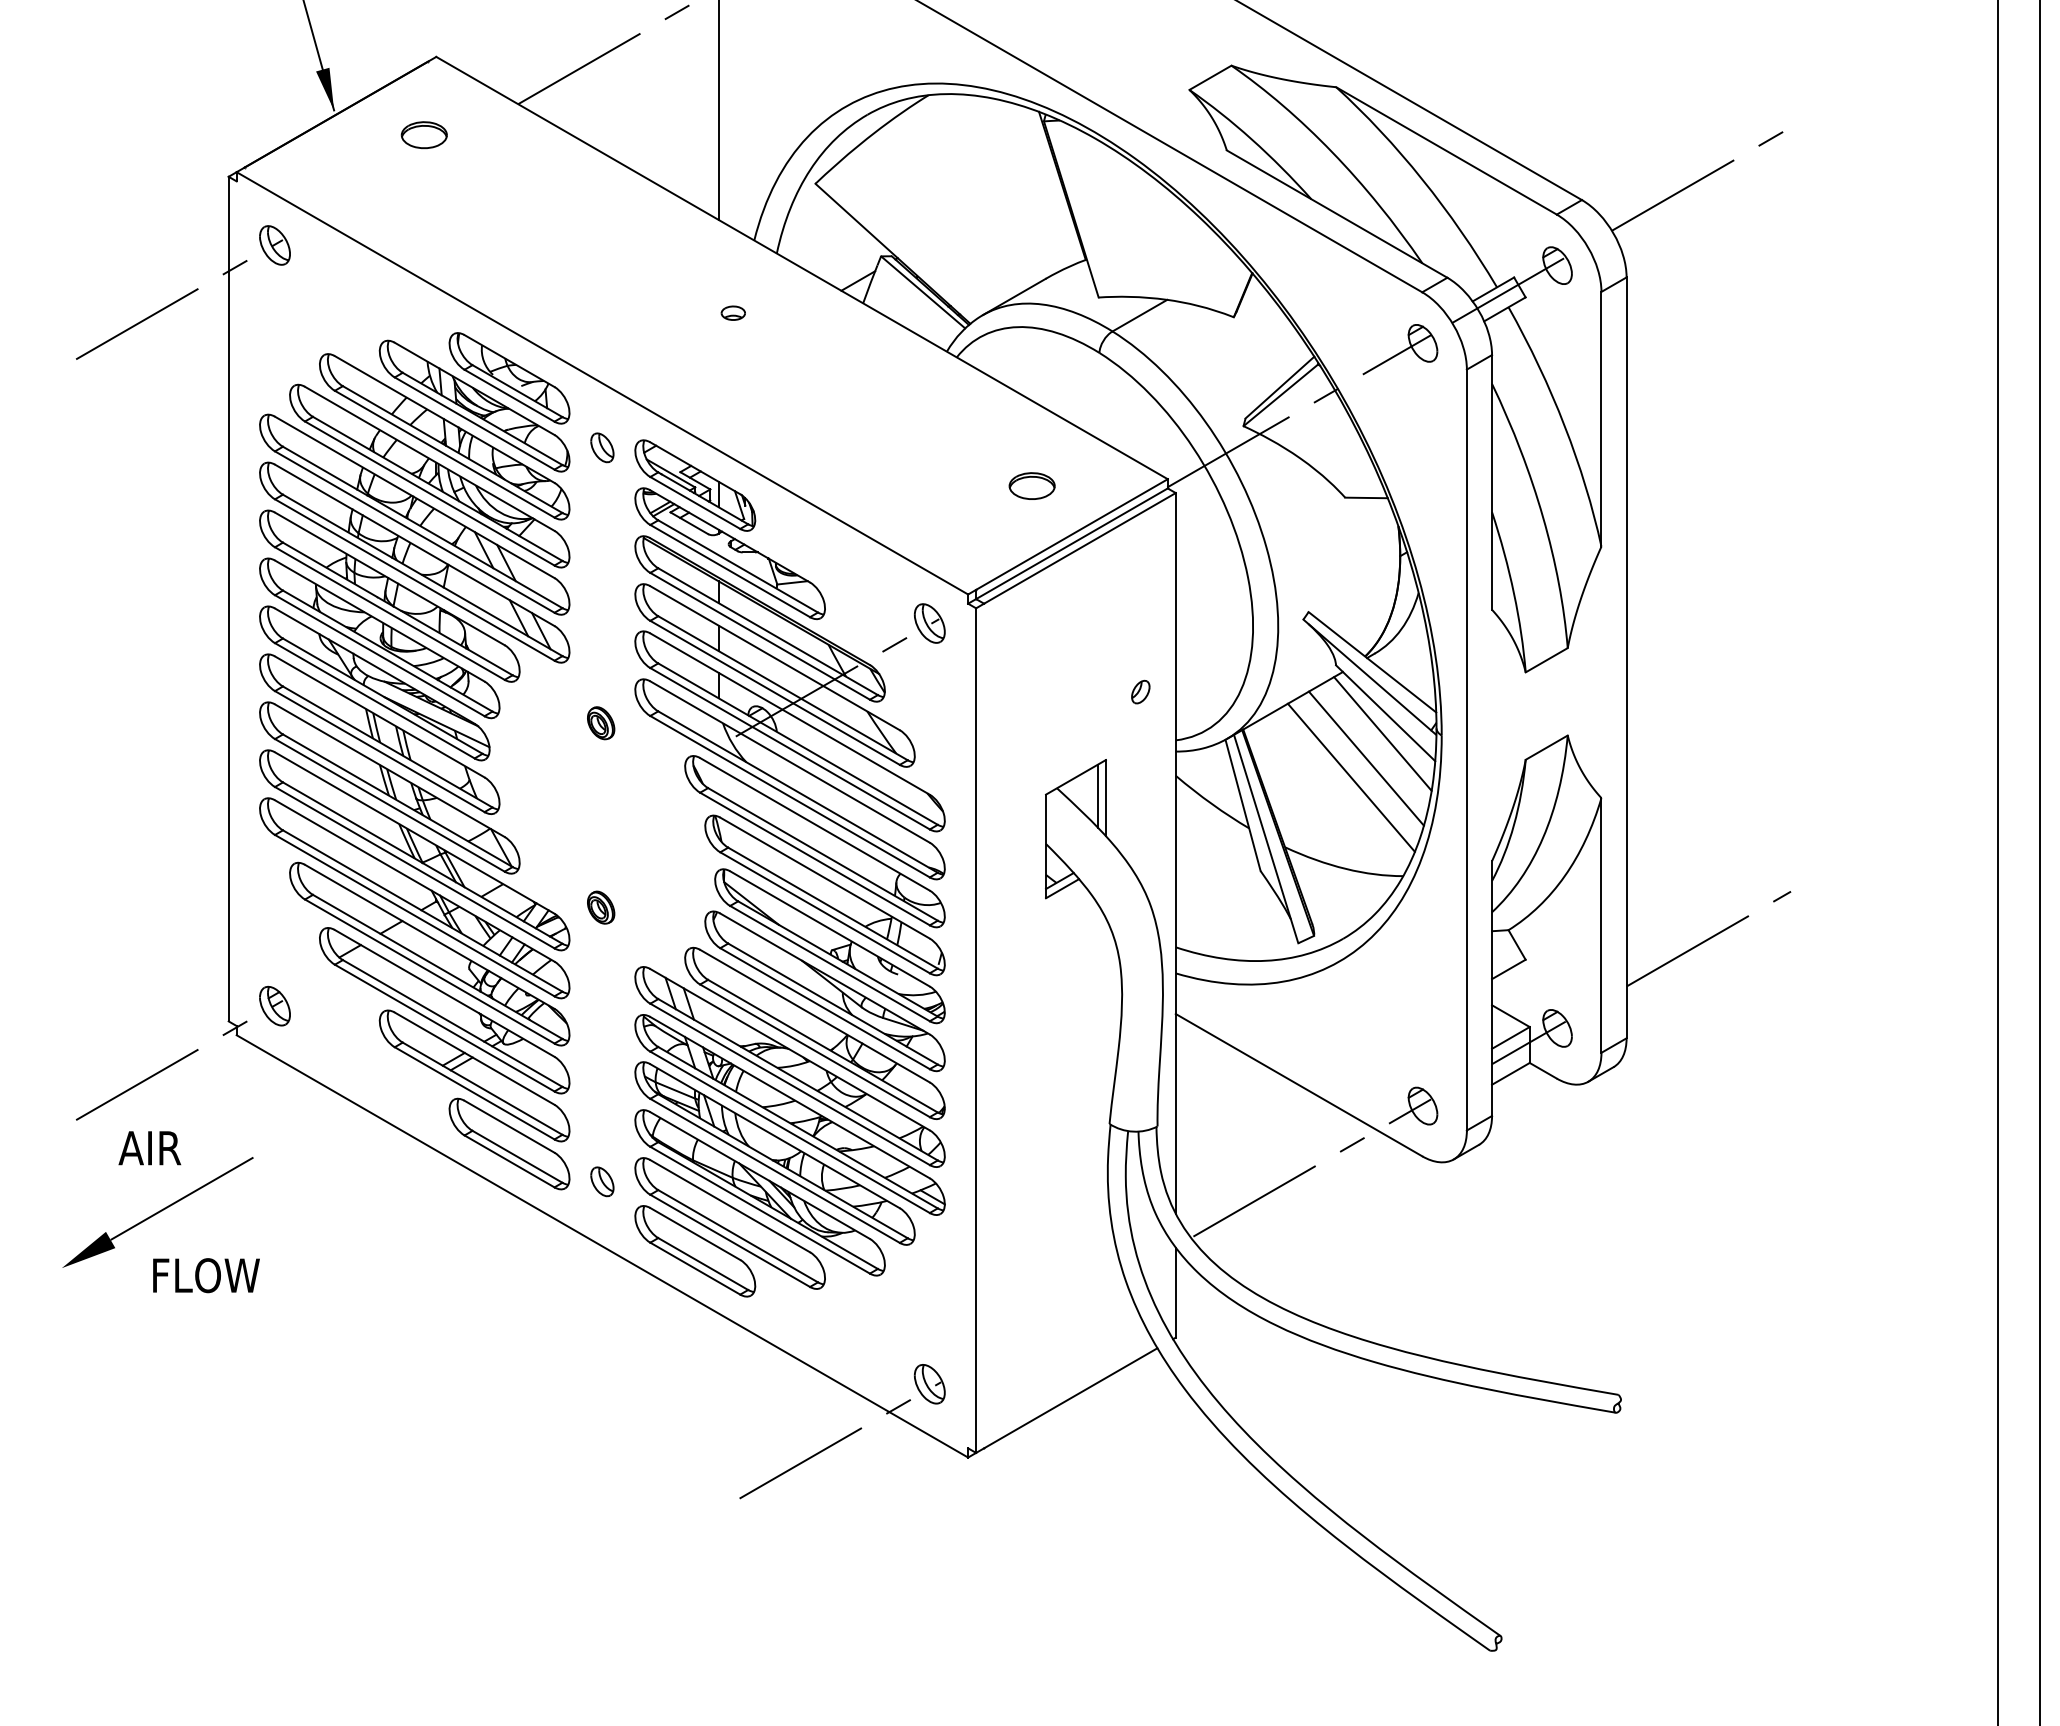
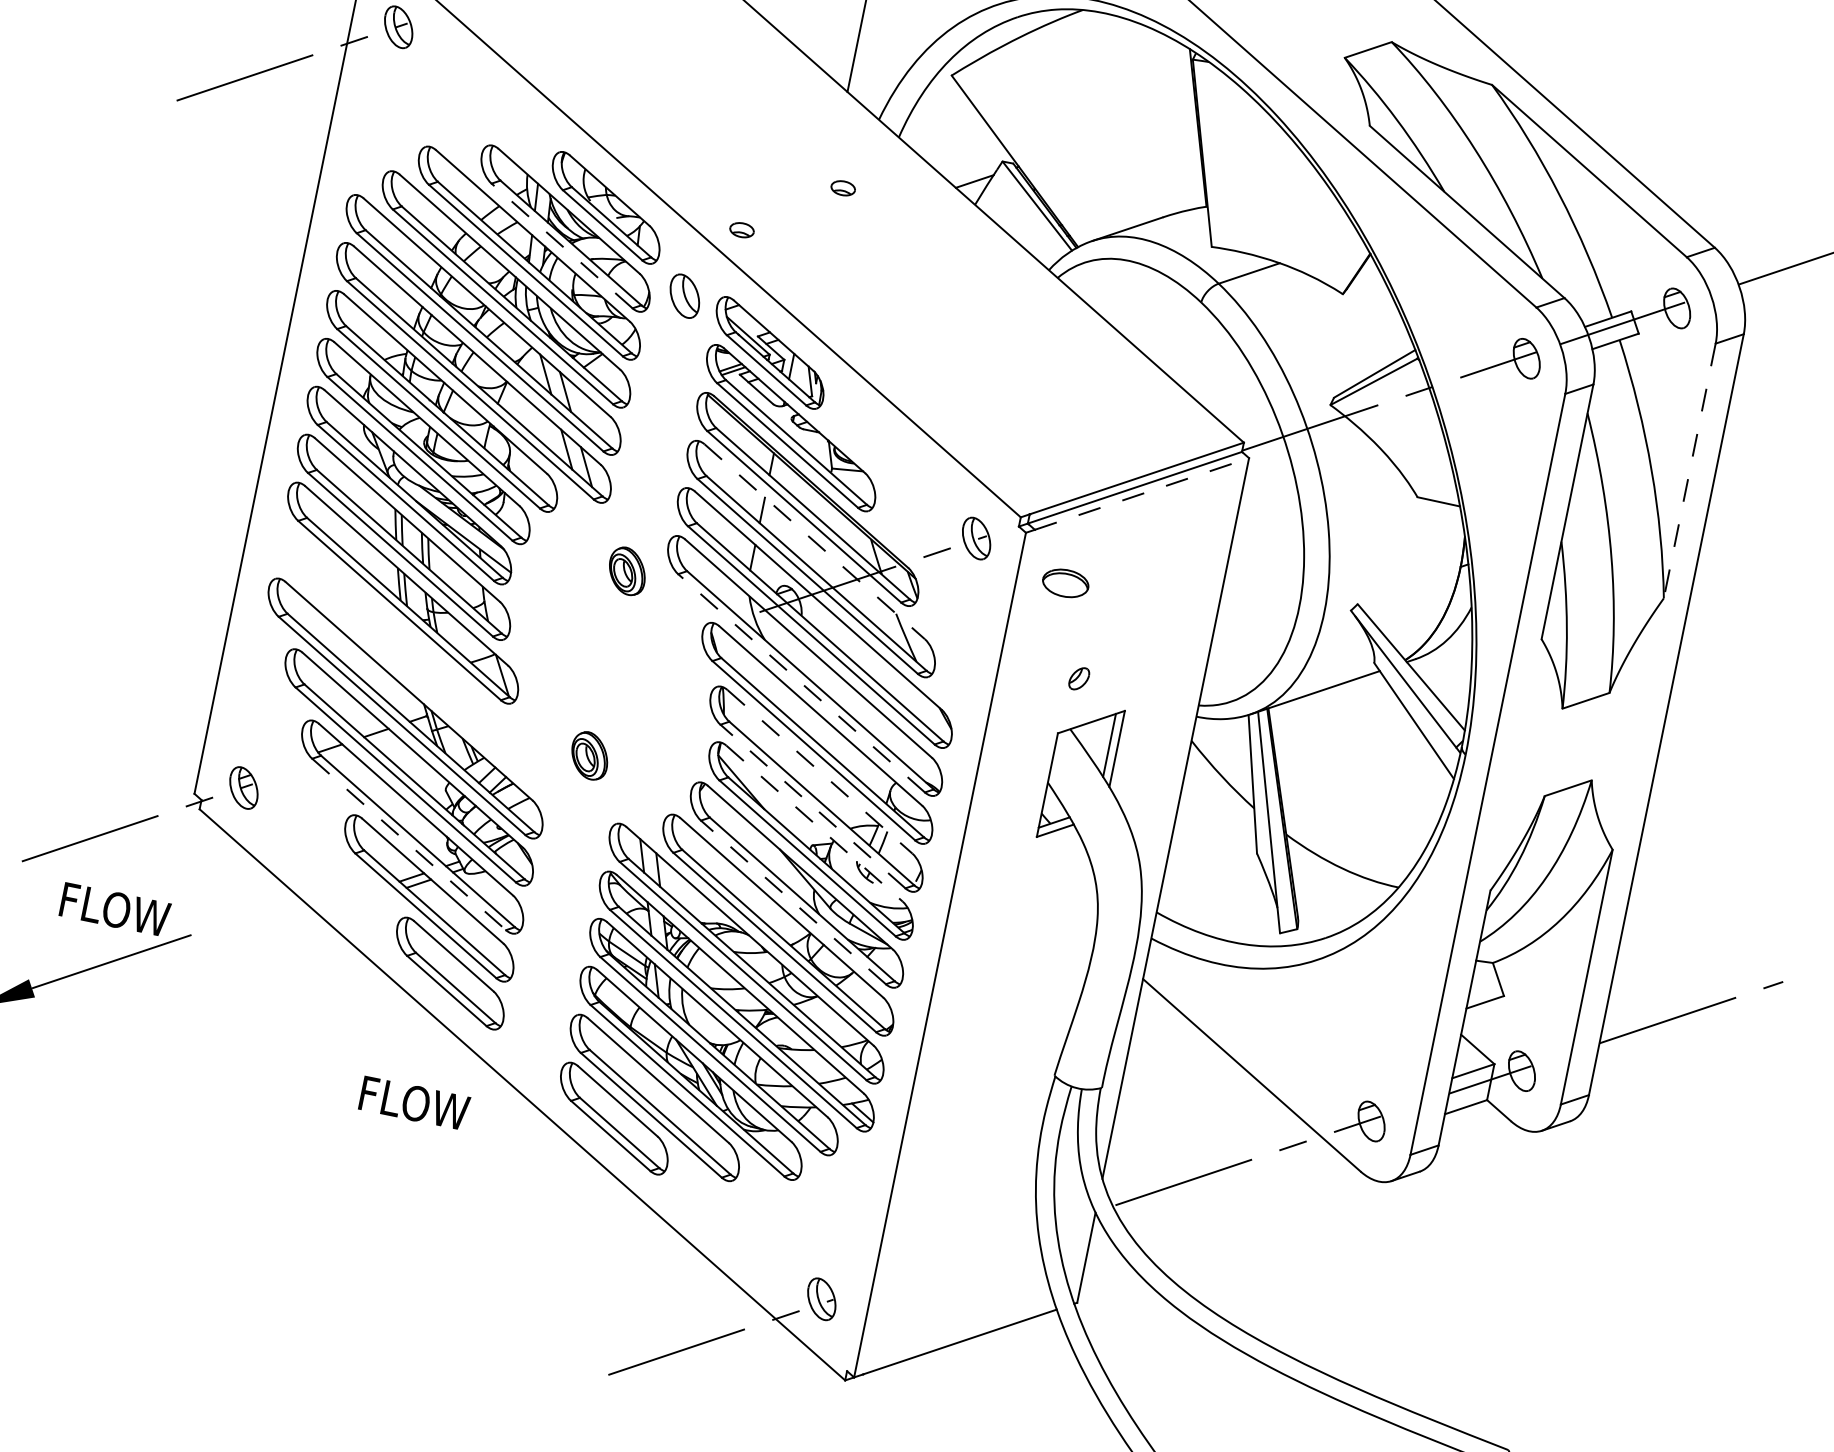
part: (643, 372) -> (741, 229), added
line: (1601, 419) -> (1689, 471), solid -> dashed
line: (474, 423) -> (561, 245), solid -> dashed
part: (602, 447) -> (685, 295), size x1.4
part: (1031, 485) -> (1065, 582), moved
line: (1079, 548) -> (1141, 494), solid -> dashed
line: (775, 658) -> (815, 542), solid -> dashed
part: (1140, 691) -> (1079, 678), moved
part: (601, 723) -> (627, 571), size x1.4
line: (1382, 733) -> (1406, 740), removed
line: (1365, 758) -> (1384, 762), removed
line: (1350, 777) -> (1365, 778), removed
line: (789, 796) -> (801, 683), solid -> dashed
part: (414, 850) -> (415, 660), removed
line: (825, 878) -> (820, 772), solid -> dashed
part: (601, 907) -> (590, 755), size x1.4
line: (825, 912) -> (813, 806), solid -> dashed
line: (830, 929) -> (814, 824), solid -> dashed
line: (825, 1008) -> (793, 902), solid -> dashed
line: (444, 1028) -> (408, 844), solid -> dashed
text: (173, 1147) -> (113, 908), AIR -> FLOW
part: (602, 1181) -> (535, 1029), removed
text: (206, 1275) -> (414, 1103), moved

